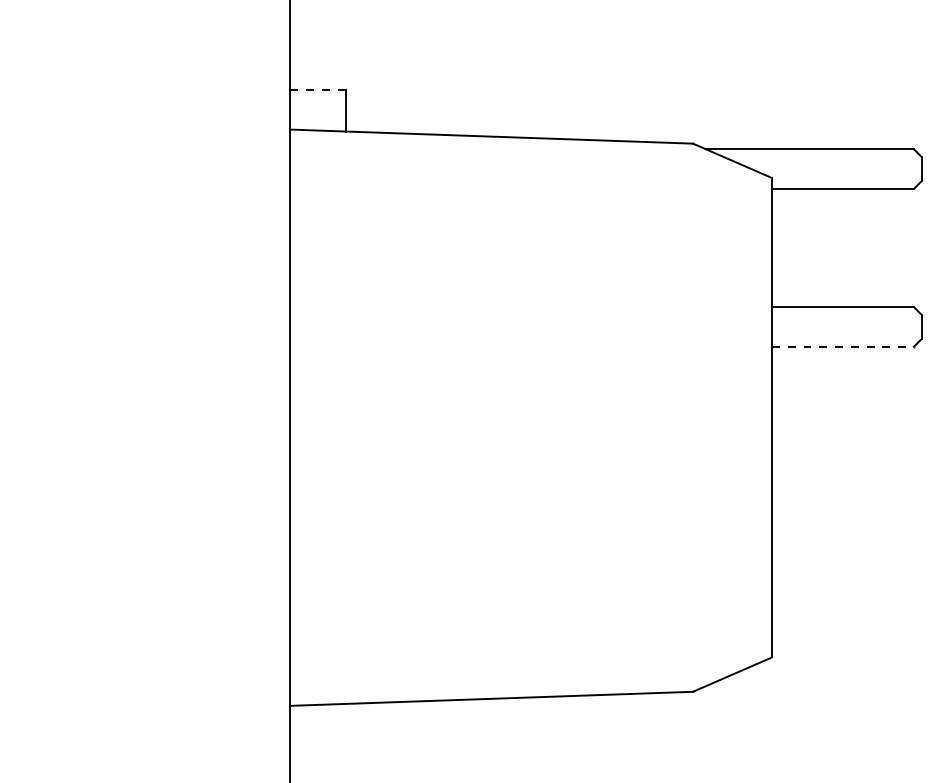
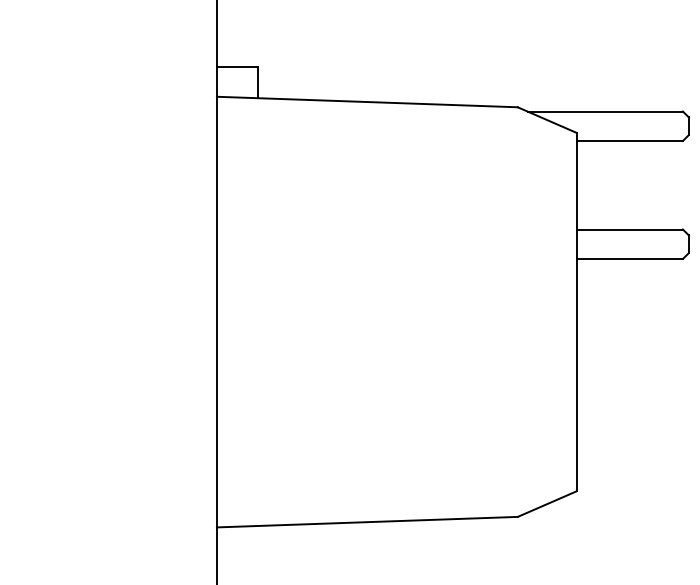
line: (318, 90) -> (237, 67), dashed -> solid
line: (843, 346) -> (630, 258), dashed -> solid

